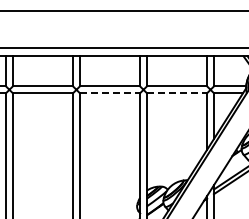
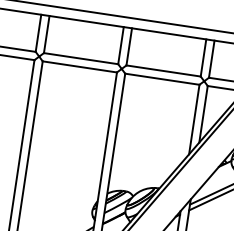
line: (110, 93) -> (80, 67), dashed -> solid
line: (177, 93) -> (162, 79), dashed -> solid

